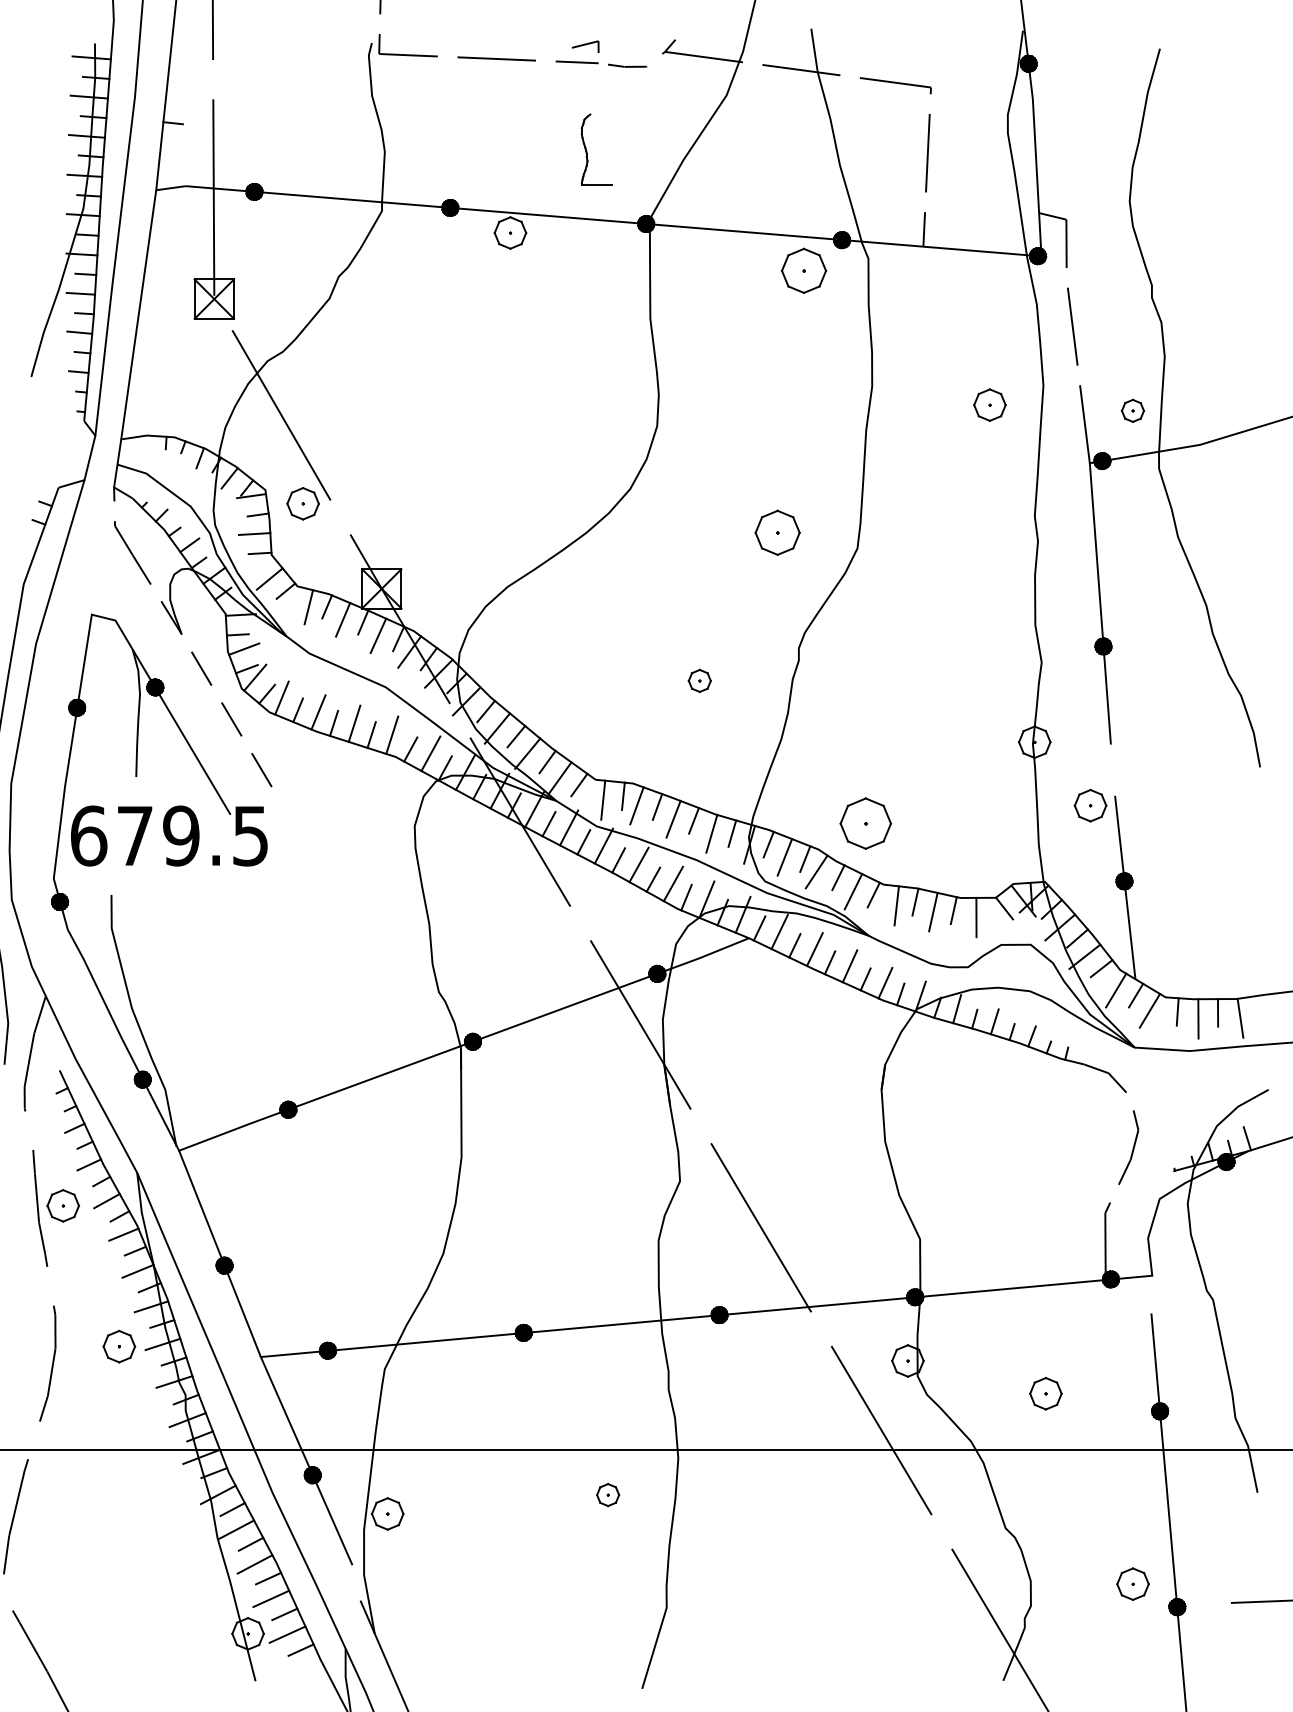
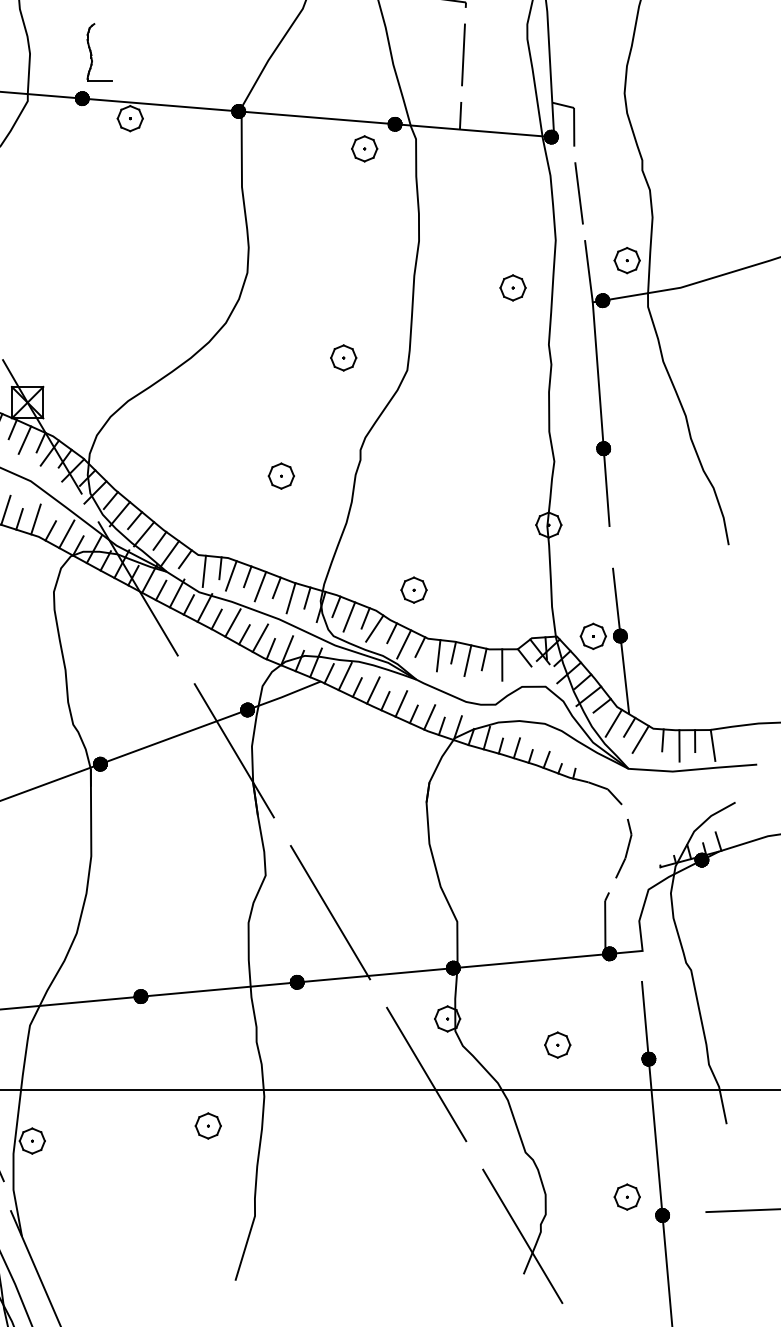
part: (587, 151) -> (92, 53), moved
part: (803, 270) -> (364, 148), size x0.71
part: (989, 404) -> (512, 287), moved
part: (1132, 410) -> (626, 260), size x1.43
part: (777, 532) -> (343, 357), size x0.71
part: (699, 680) -> (281, 475), size x1.43
part: (1090, 805) -> (593, 636), moved
part: (865, 823) -> (413, 589), size x0.62
part: (607, 1494) -> (207, 1125), size x1.43

